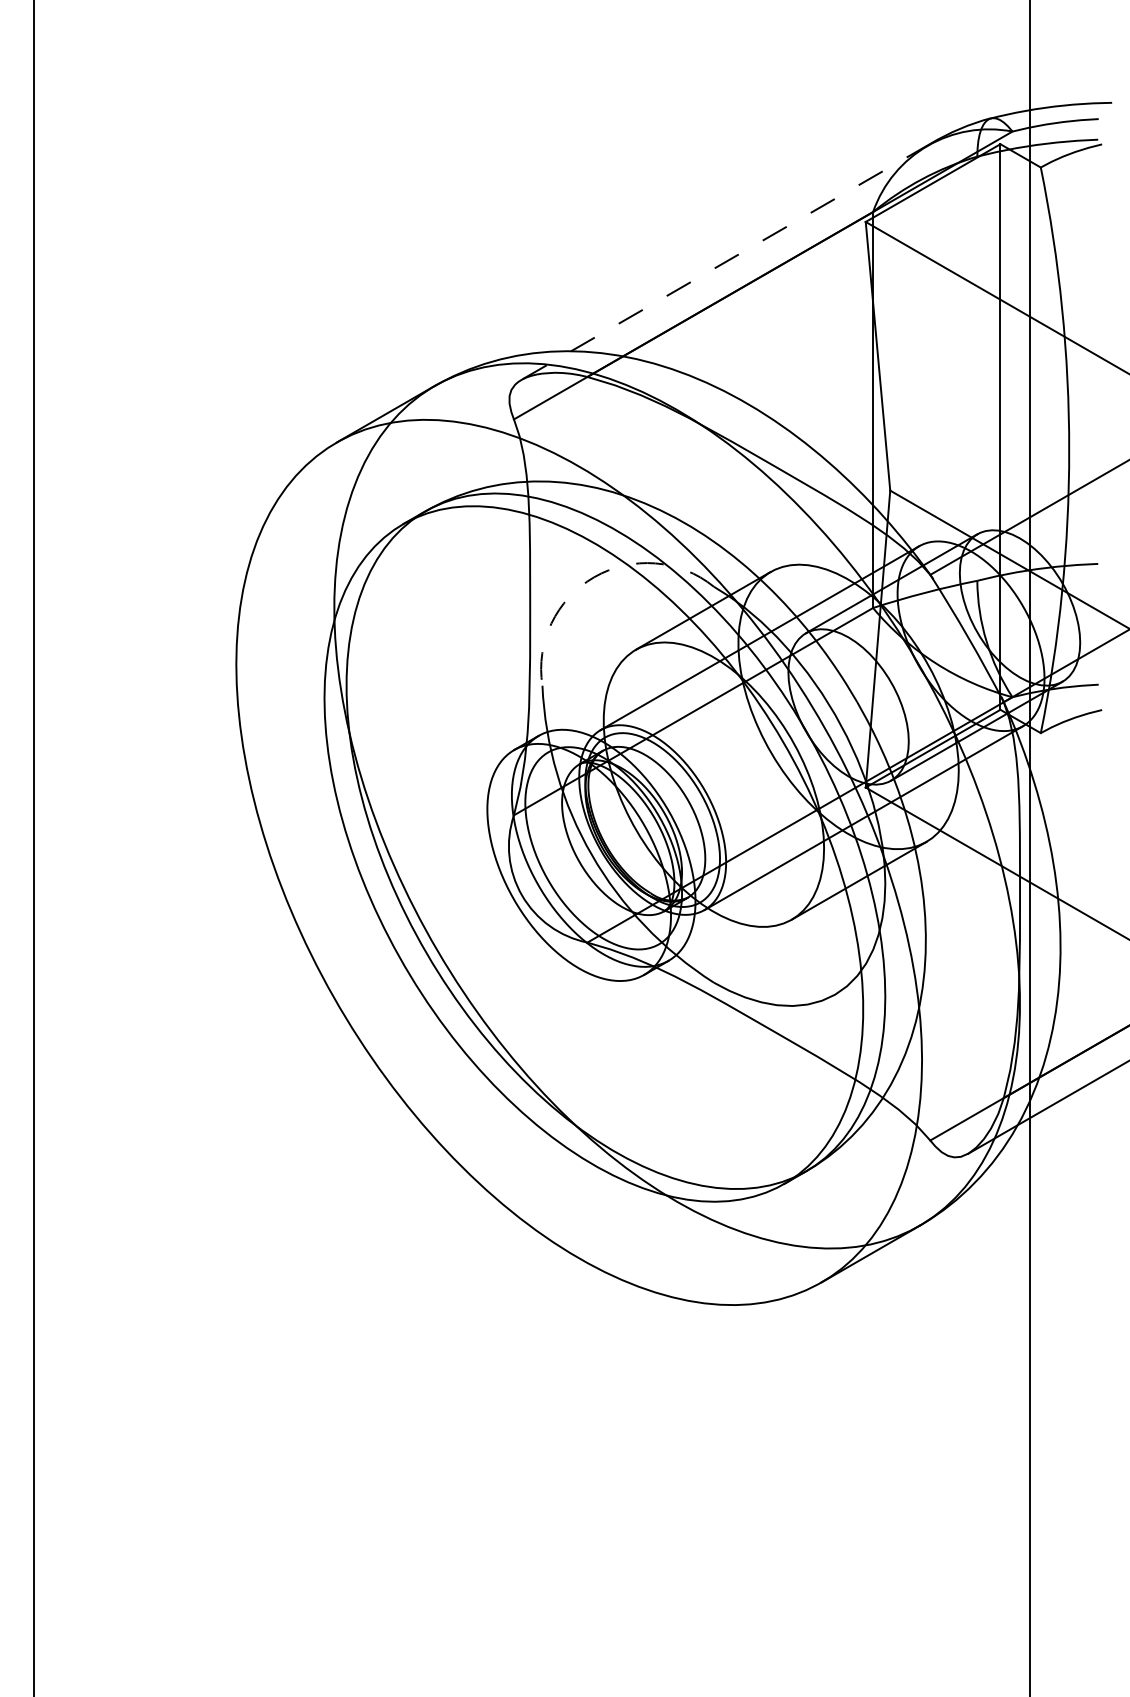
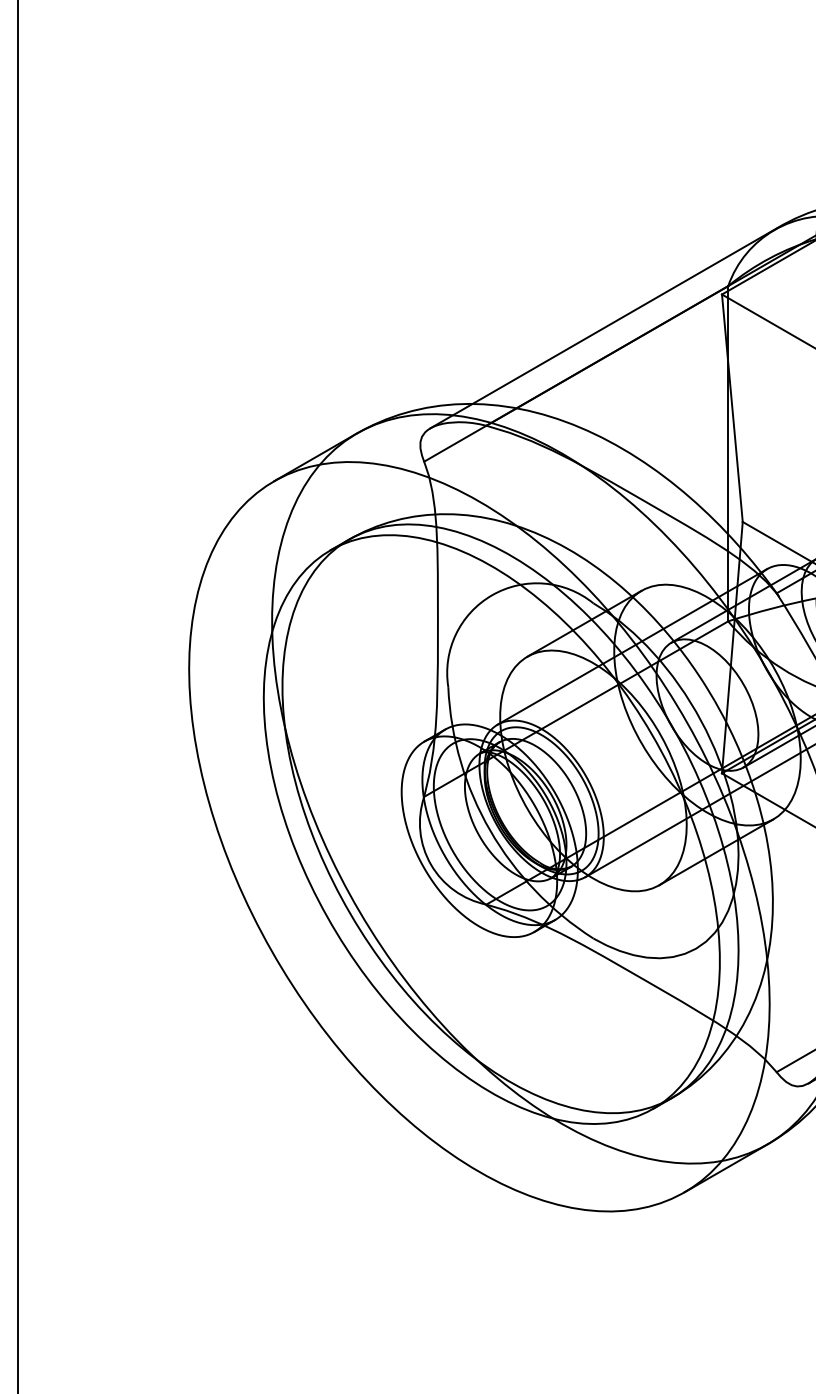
line: (725, 262) -> (603, 328), dashed -> solid
arc: (594, 577) -> (492, 595), dashed -> solid

